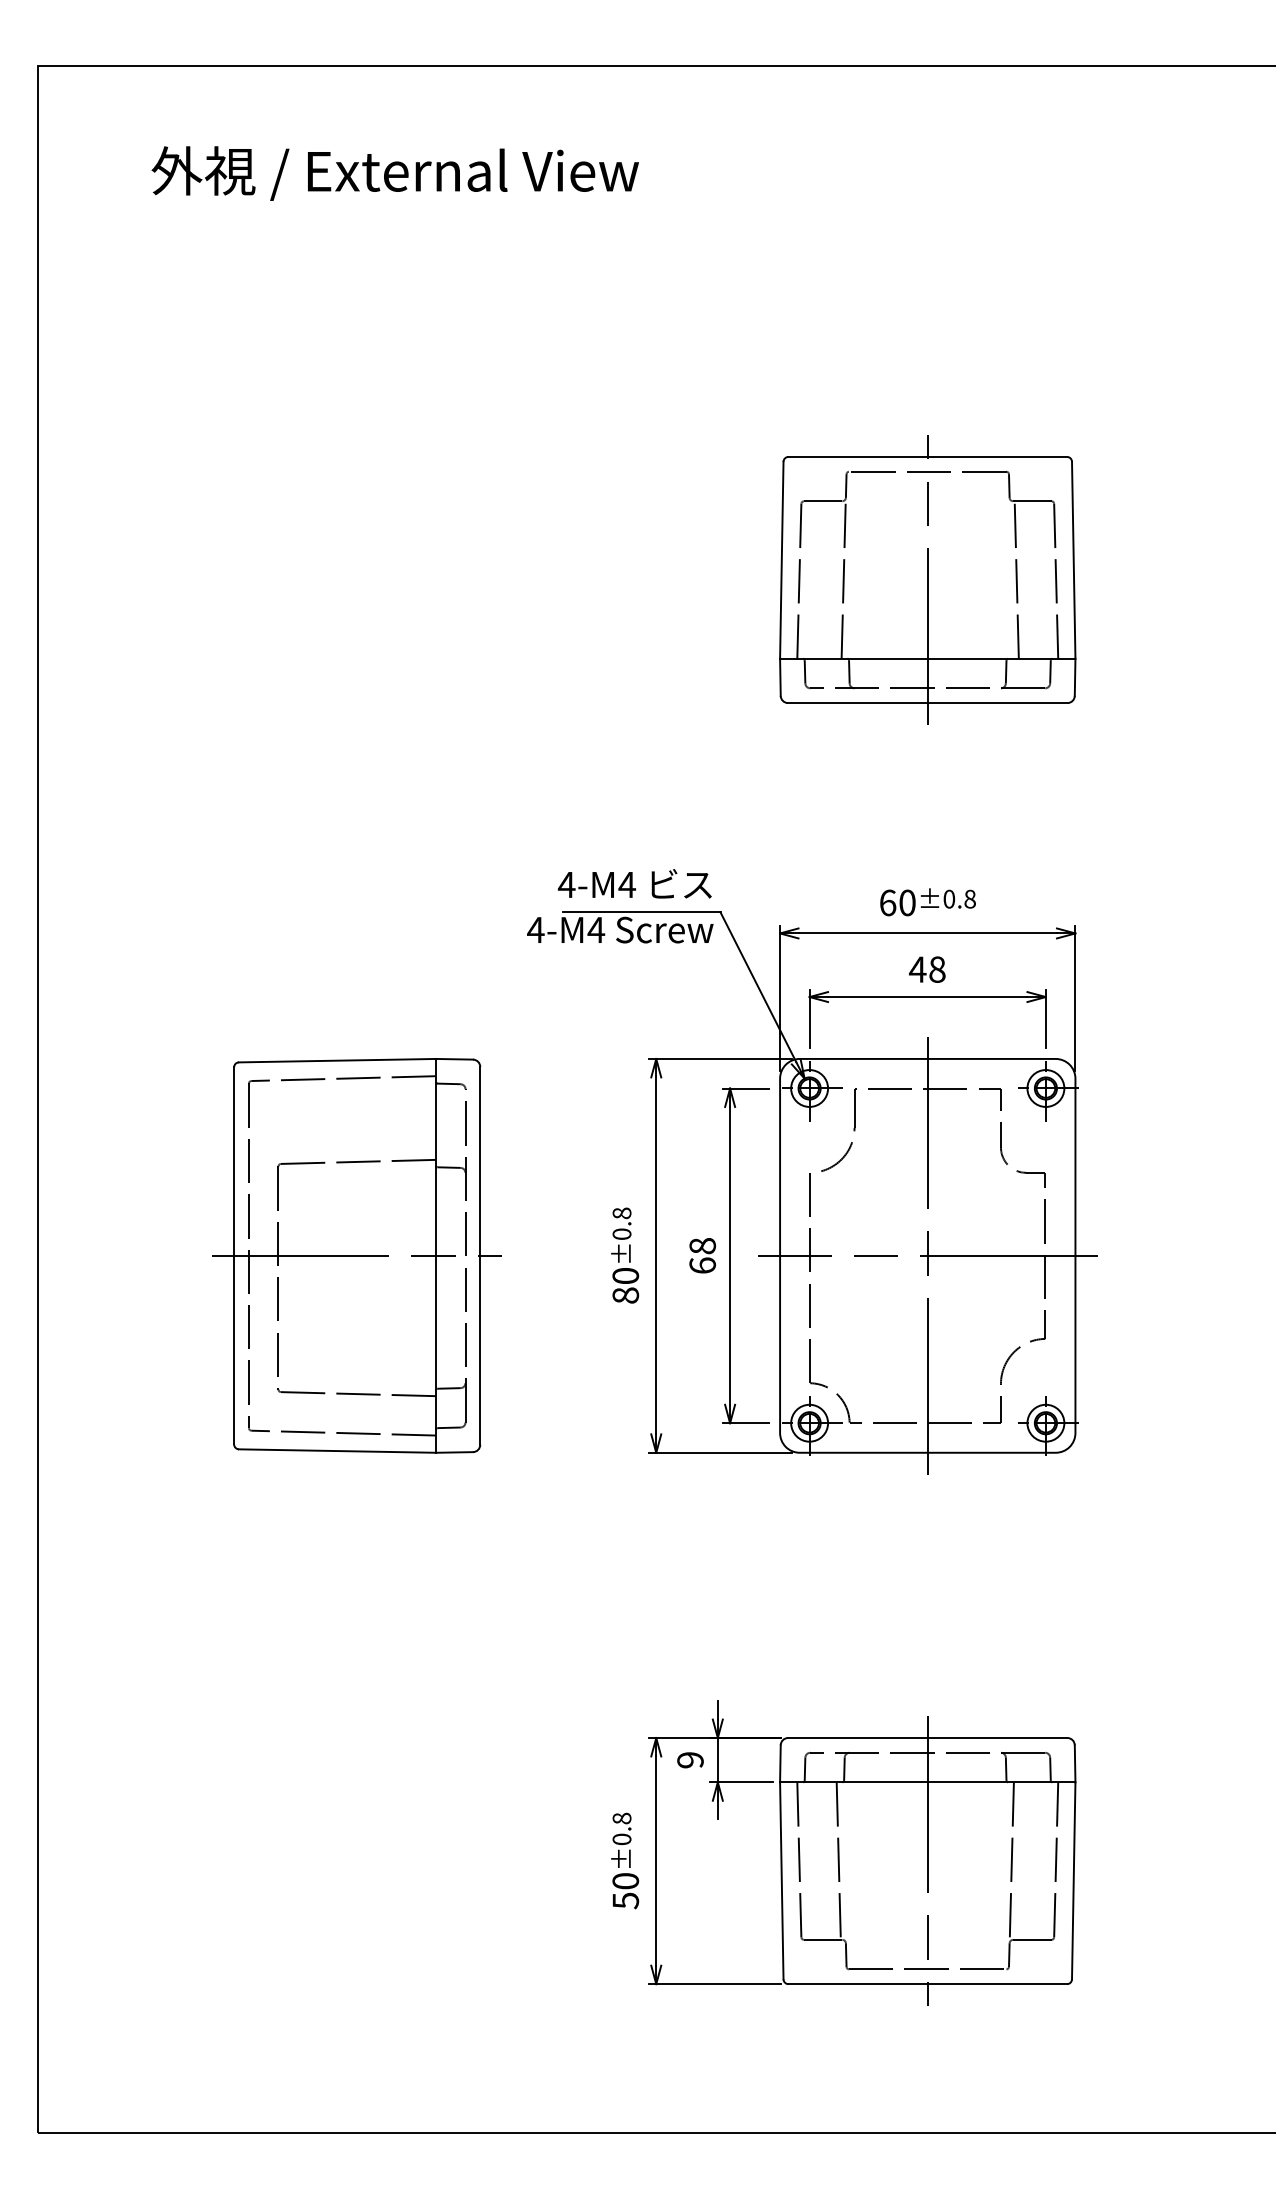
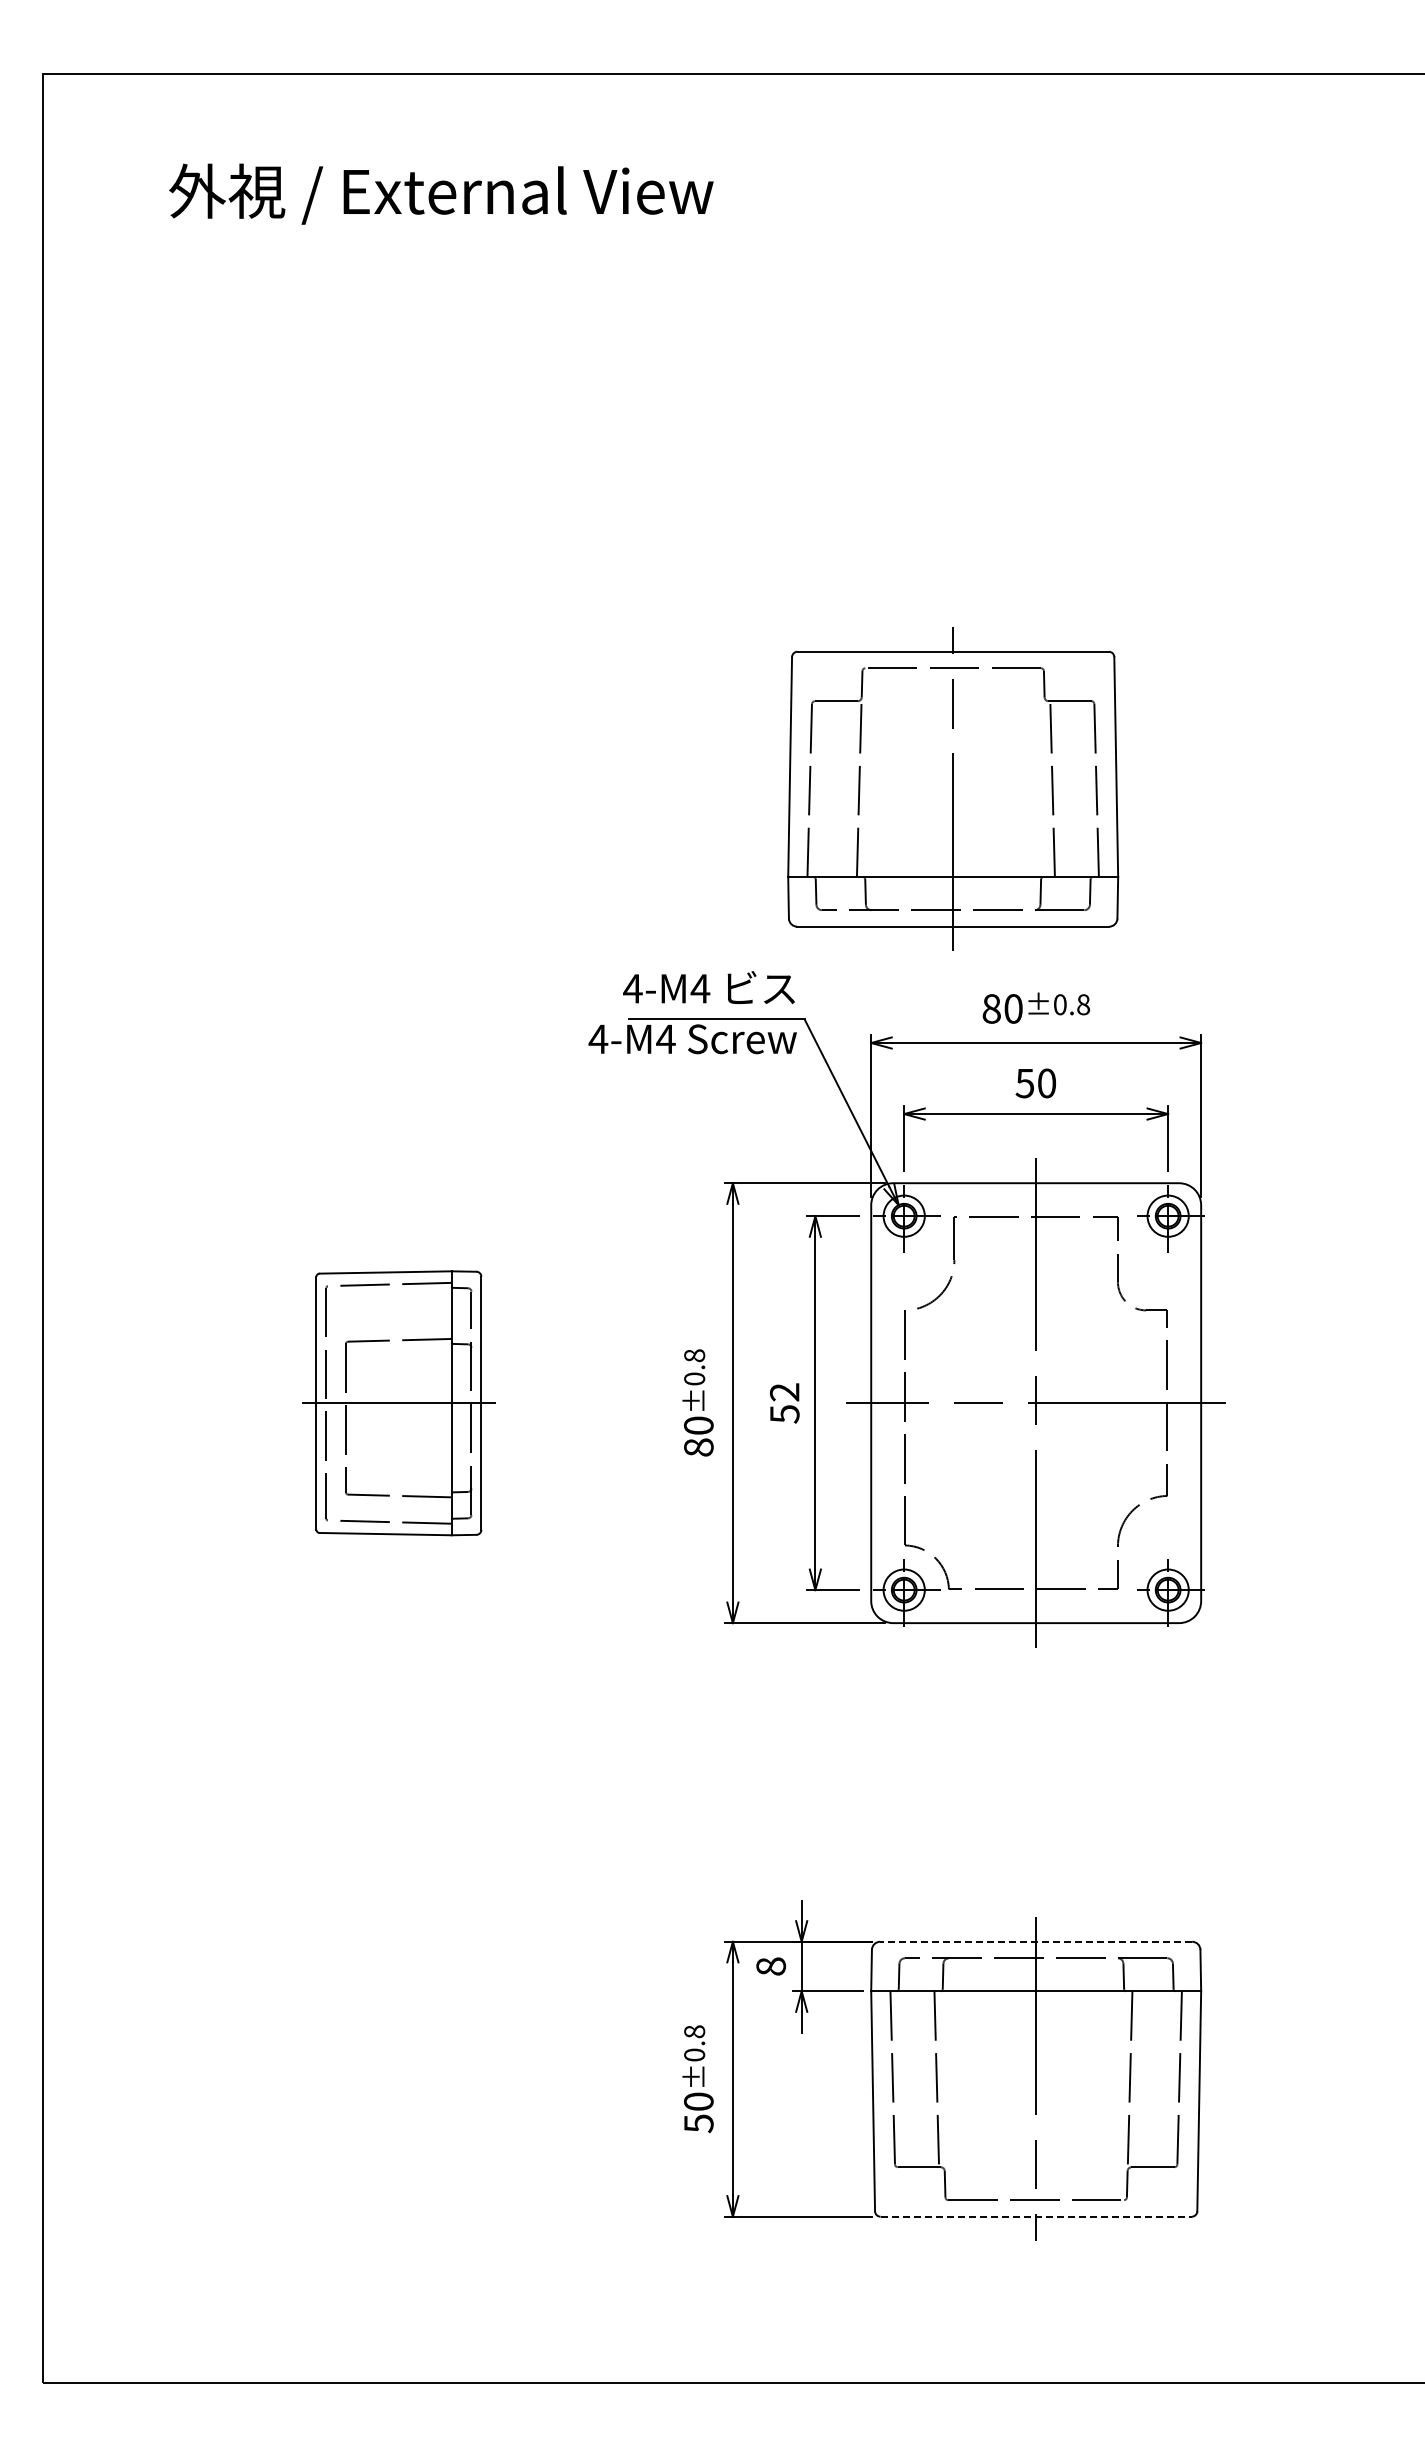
part: (928, 579) -> (953, 788), moved
text: (887, 902) -> (991, 1008), 60 -> 80
text: (927, 969) -> (1035, 1083), 48 -> 50
part: (356, 1256) -> (398, 1403), size x0.6
text: (702, 1256) -> (784, 1403), 68 -> 52
line: (927, 1737) -> (1035, 1941), solid -> dashed
text: (690, 1760) -> (771, 1966), 9 -> 8
line: (928, 1983) -> (1036, 2216), solid -> dashed

